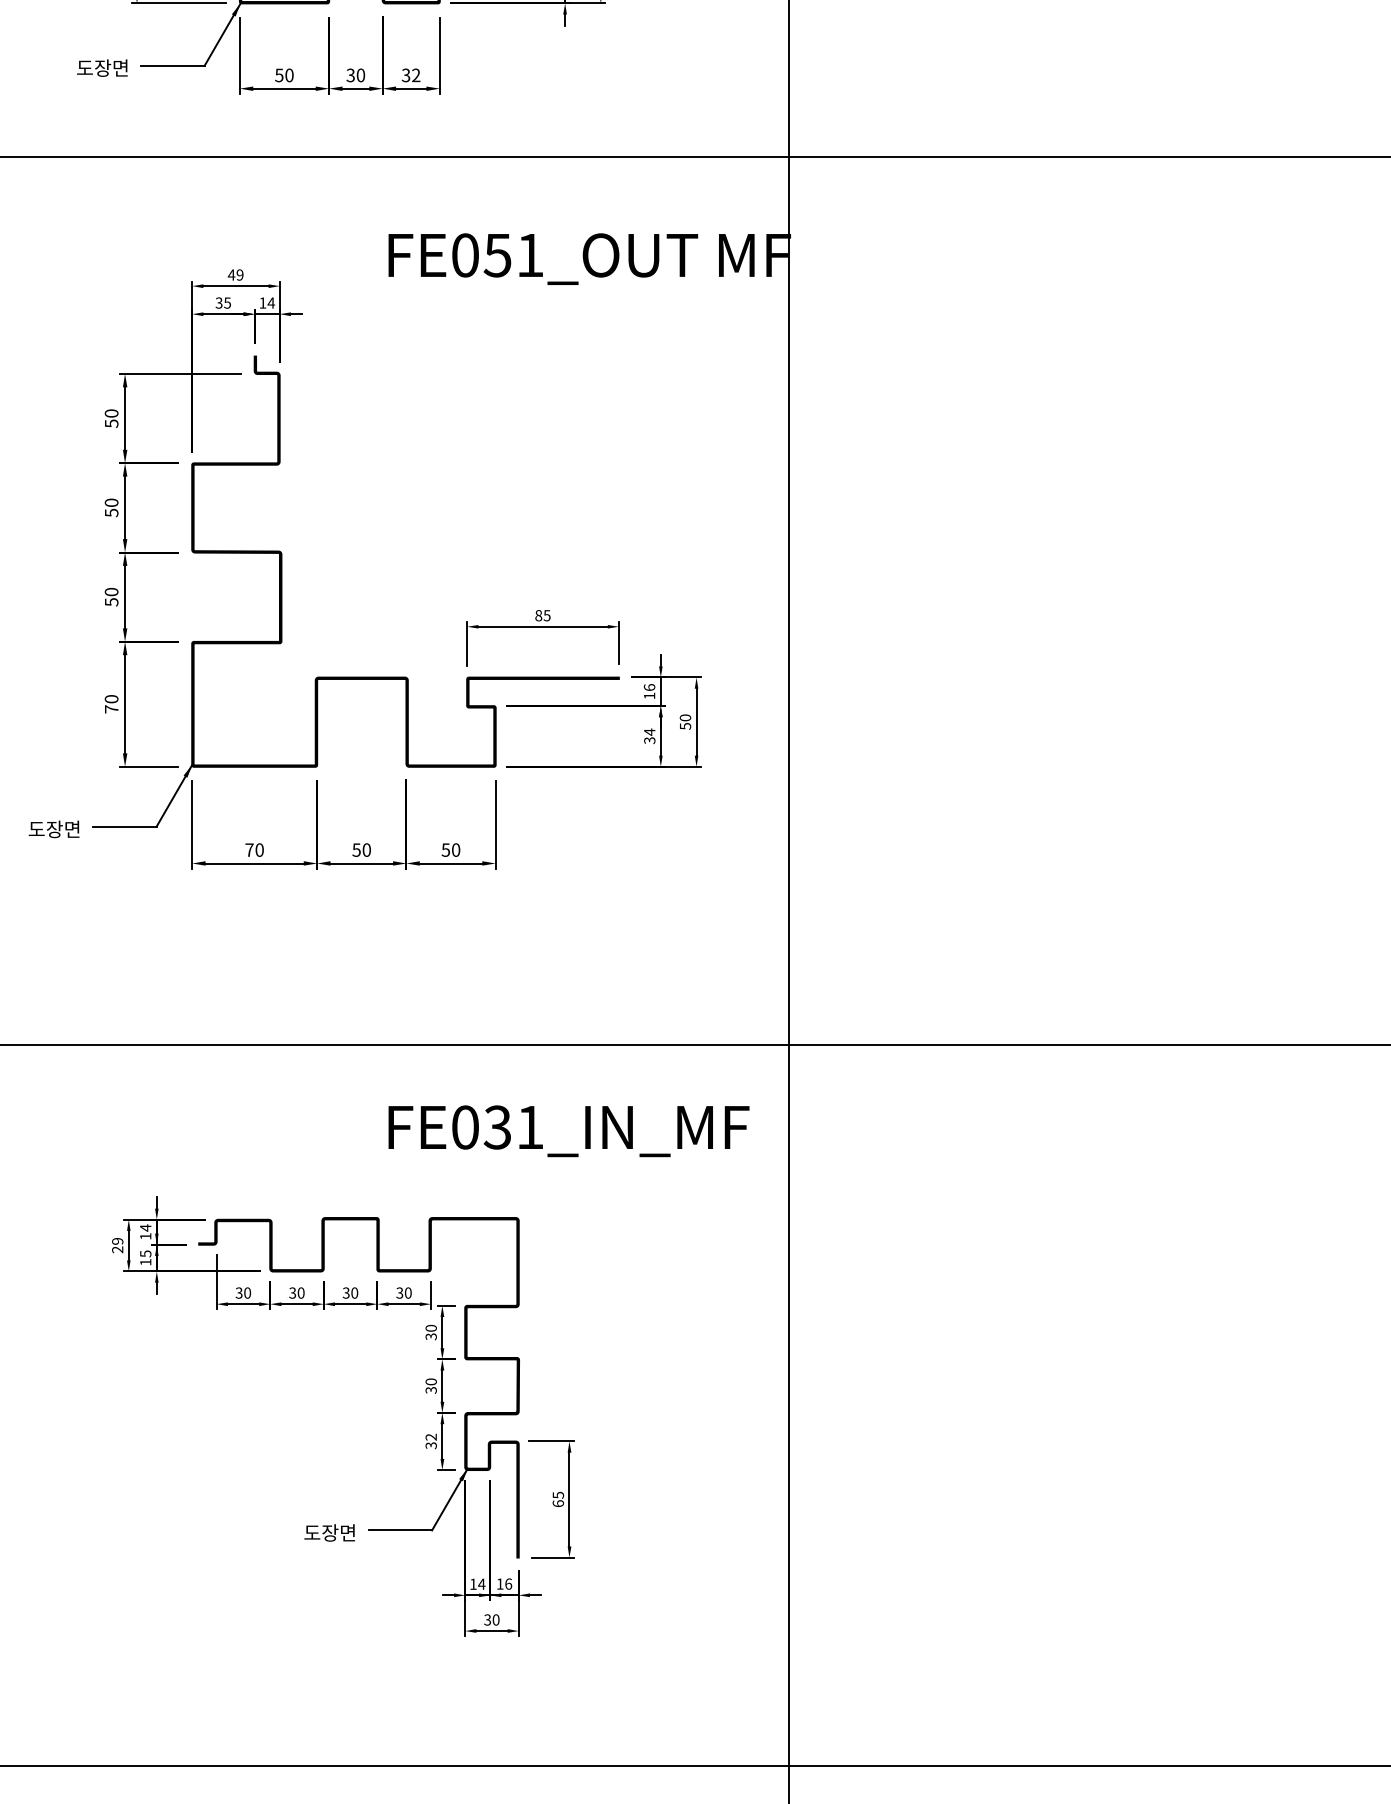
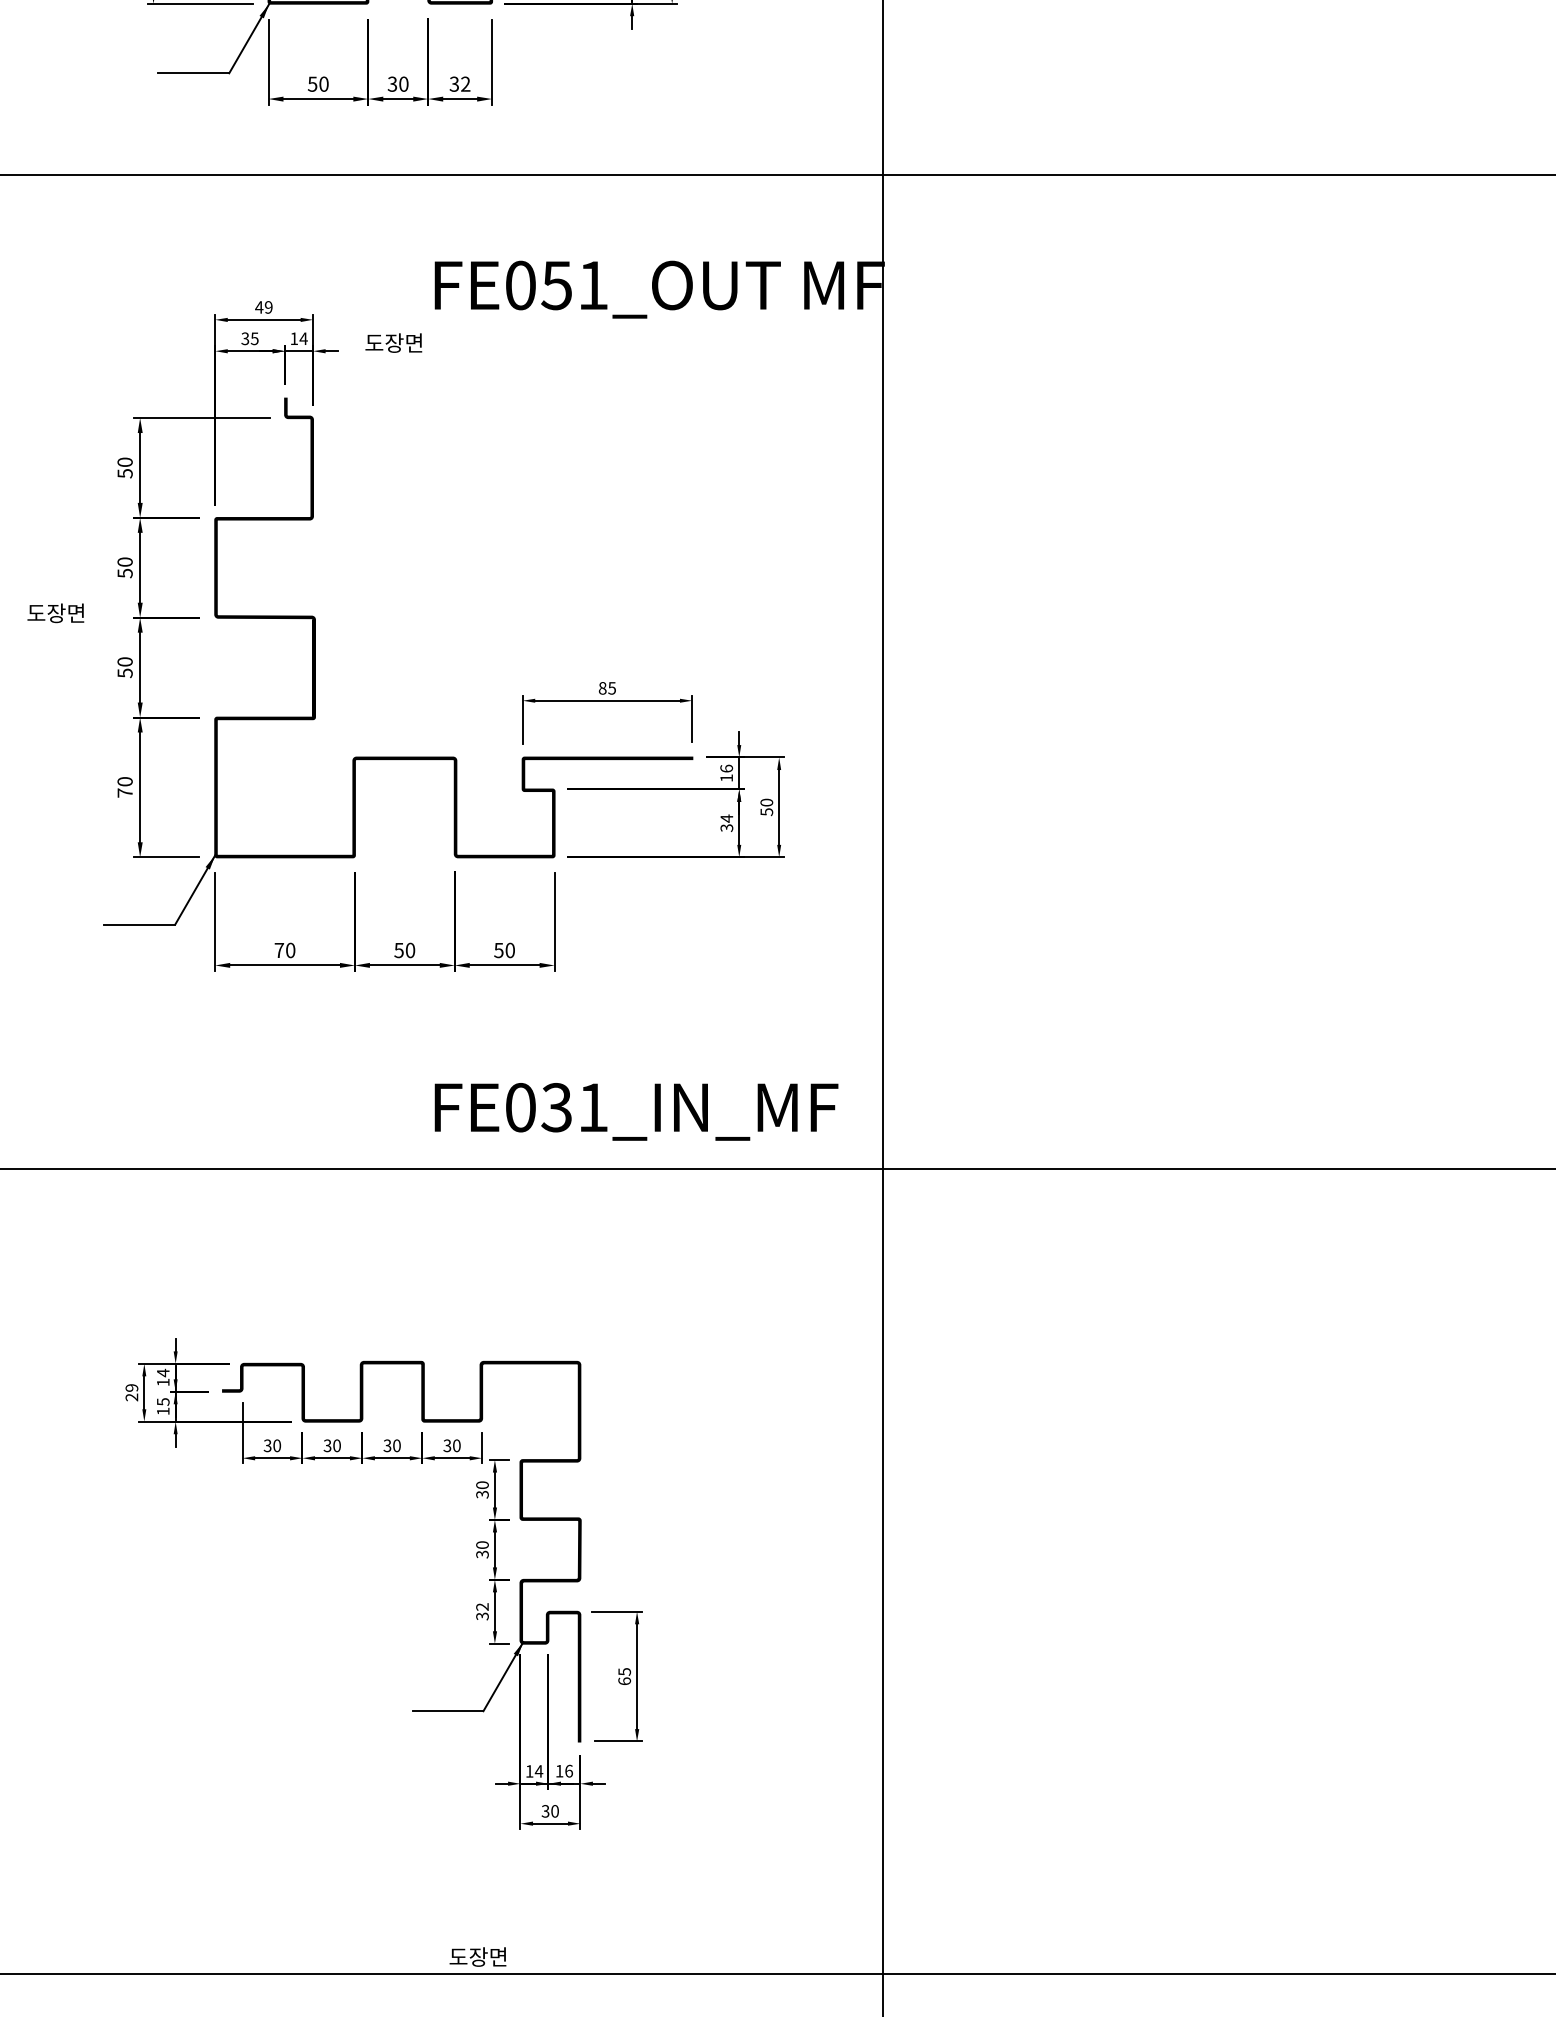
text: (102, 67) -> (393, 342), moved
text: (53, 829) -> (55, 613), moved
text: (568, 1130) -> (636, 1111), moved
text: (329, 1532) -> (477, 1956), moved

